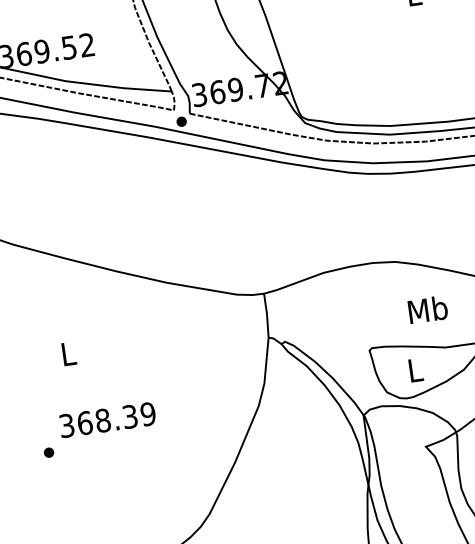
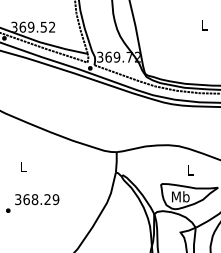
text: (427, 308) -> (190, 169), Mb -> L
text: (414, 369) -> (180, 196), L -> Mb
text: (129, 416) -> (47, 199), 368.39 -> 368.29

